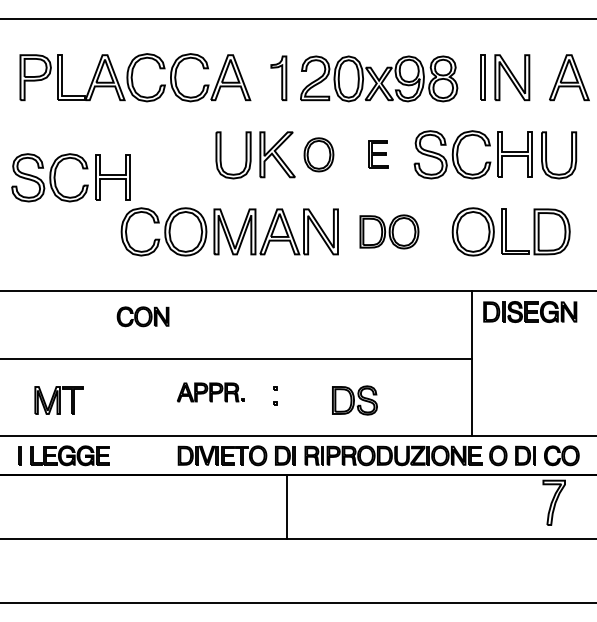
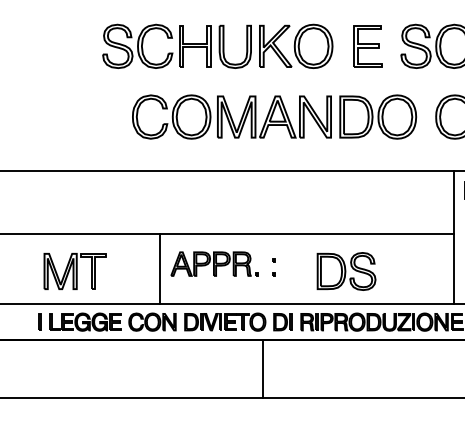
part: (318, 154) -> (313, 46), size x1.43
part: (378, 154) -> (368, 46), size x1.67
part: (82, 169) -> (167, 38), moved
part: (389, 231) -> (378, 116), size x1.43
part: (142, 316) -> (151, 321), moved
part: (210, 392) -> (214, 264), size x1.43
line: (150, 397) -> (159, 268), added
part: (58, 400) -> (75, 271), size x1.43
part: (354, 400) -> (346, 271), size x1.43
line: (287, 506) -> (262, 368), moved

